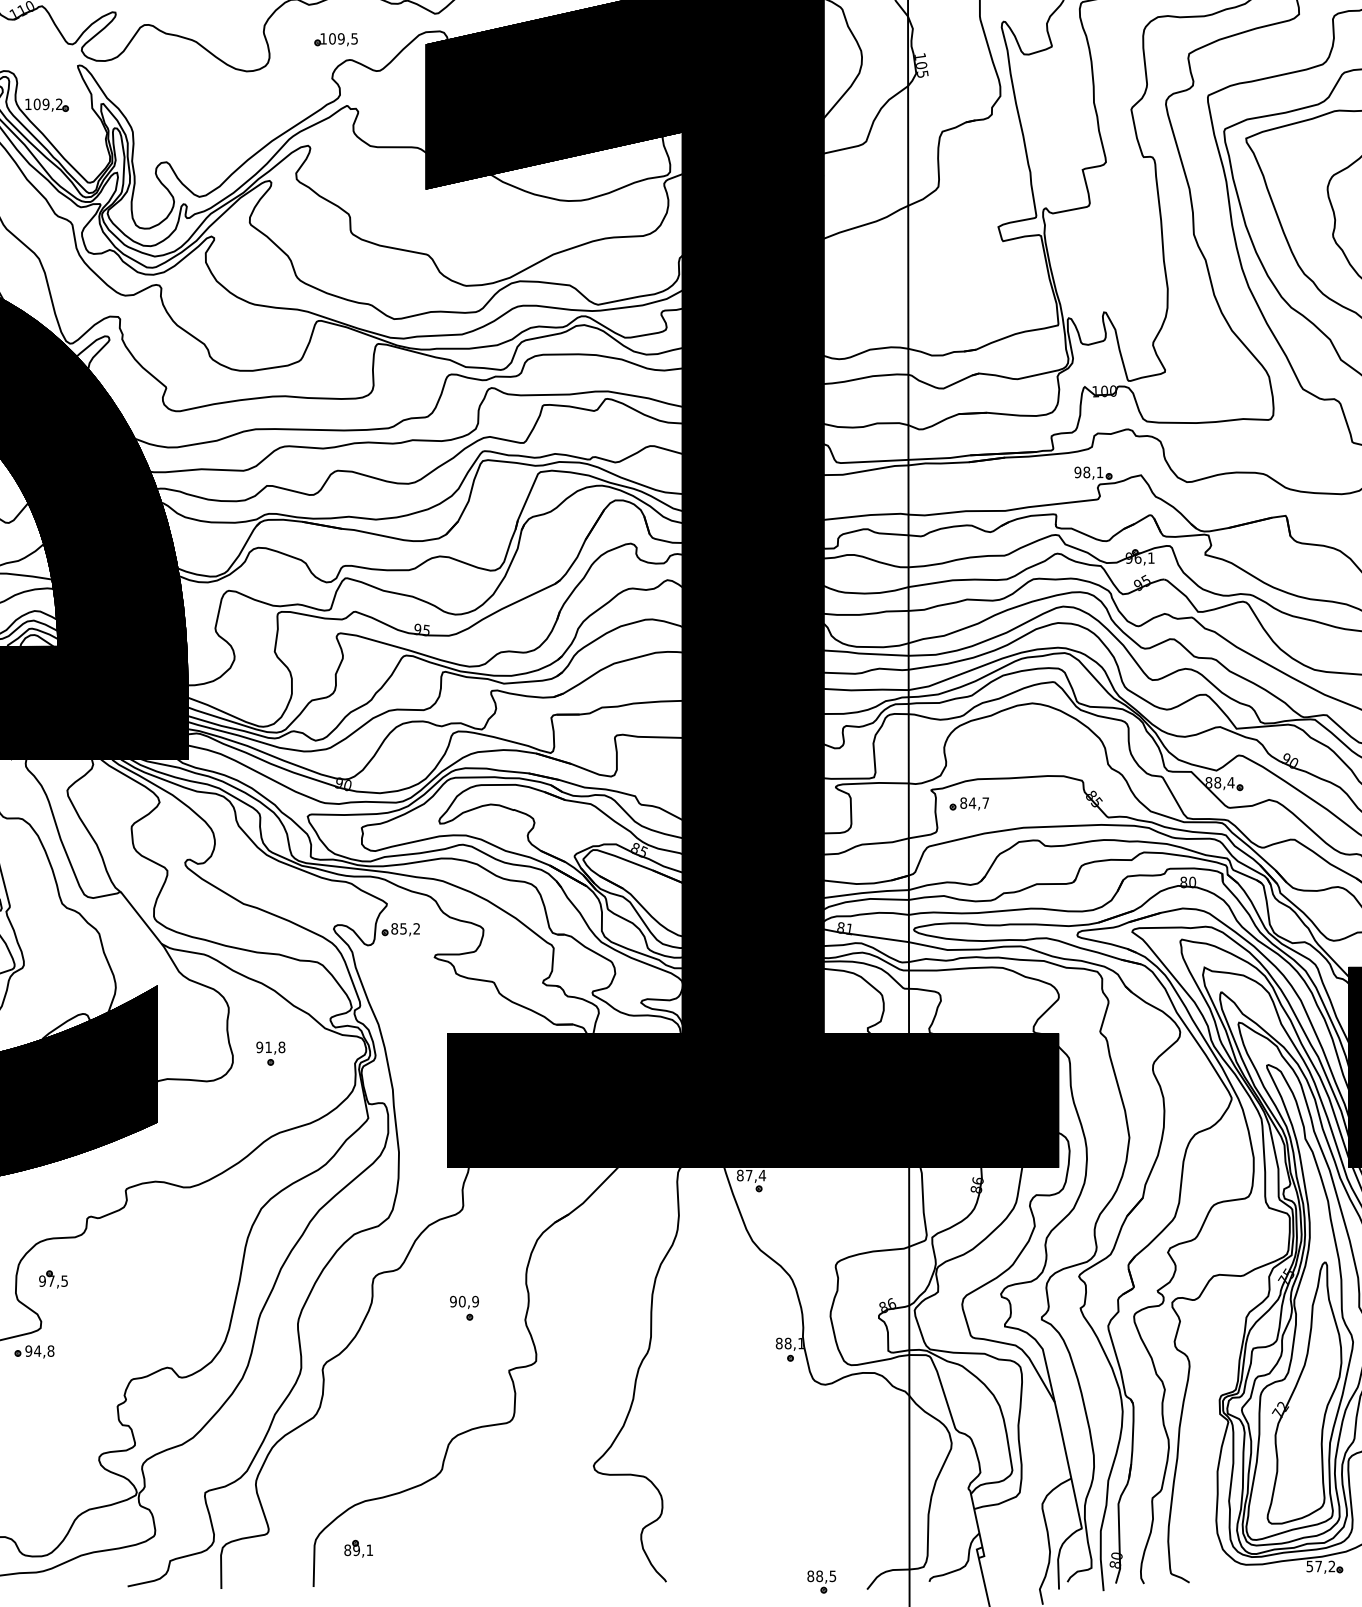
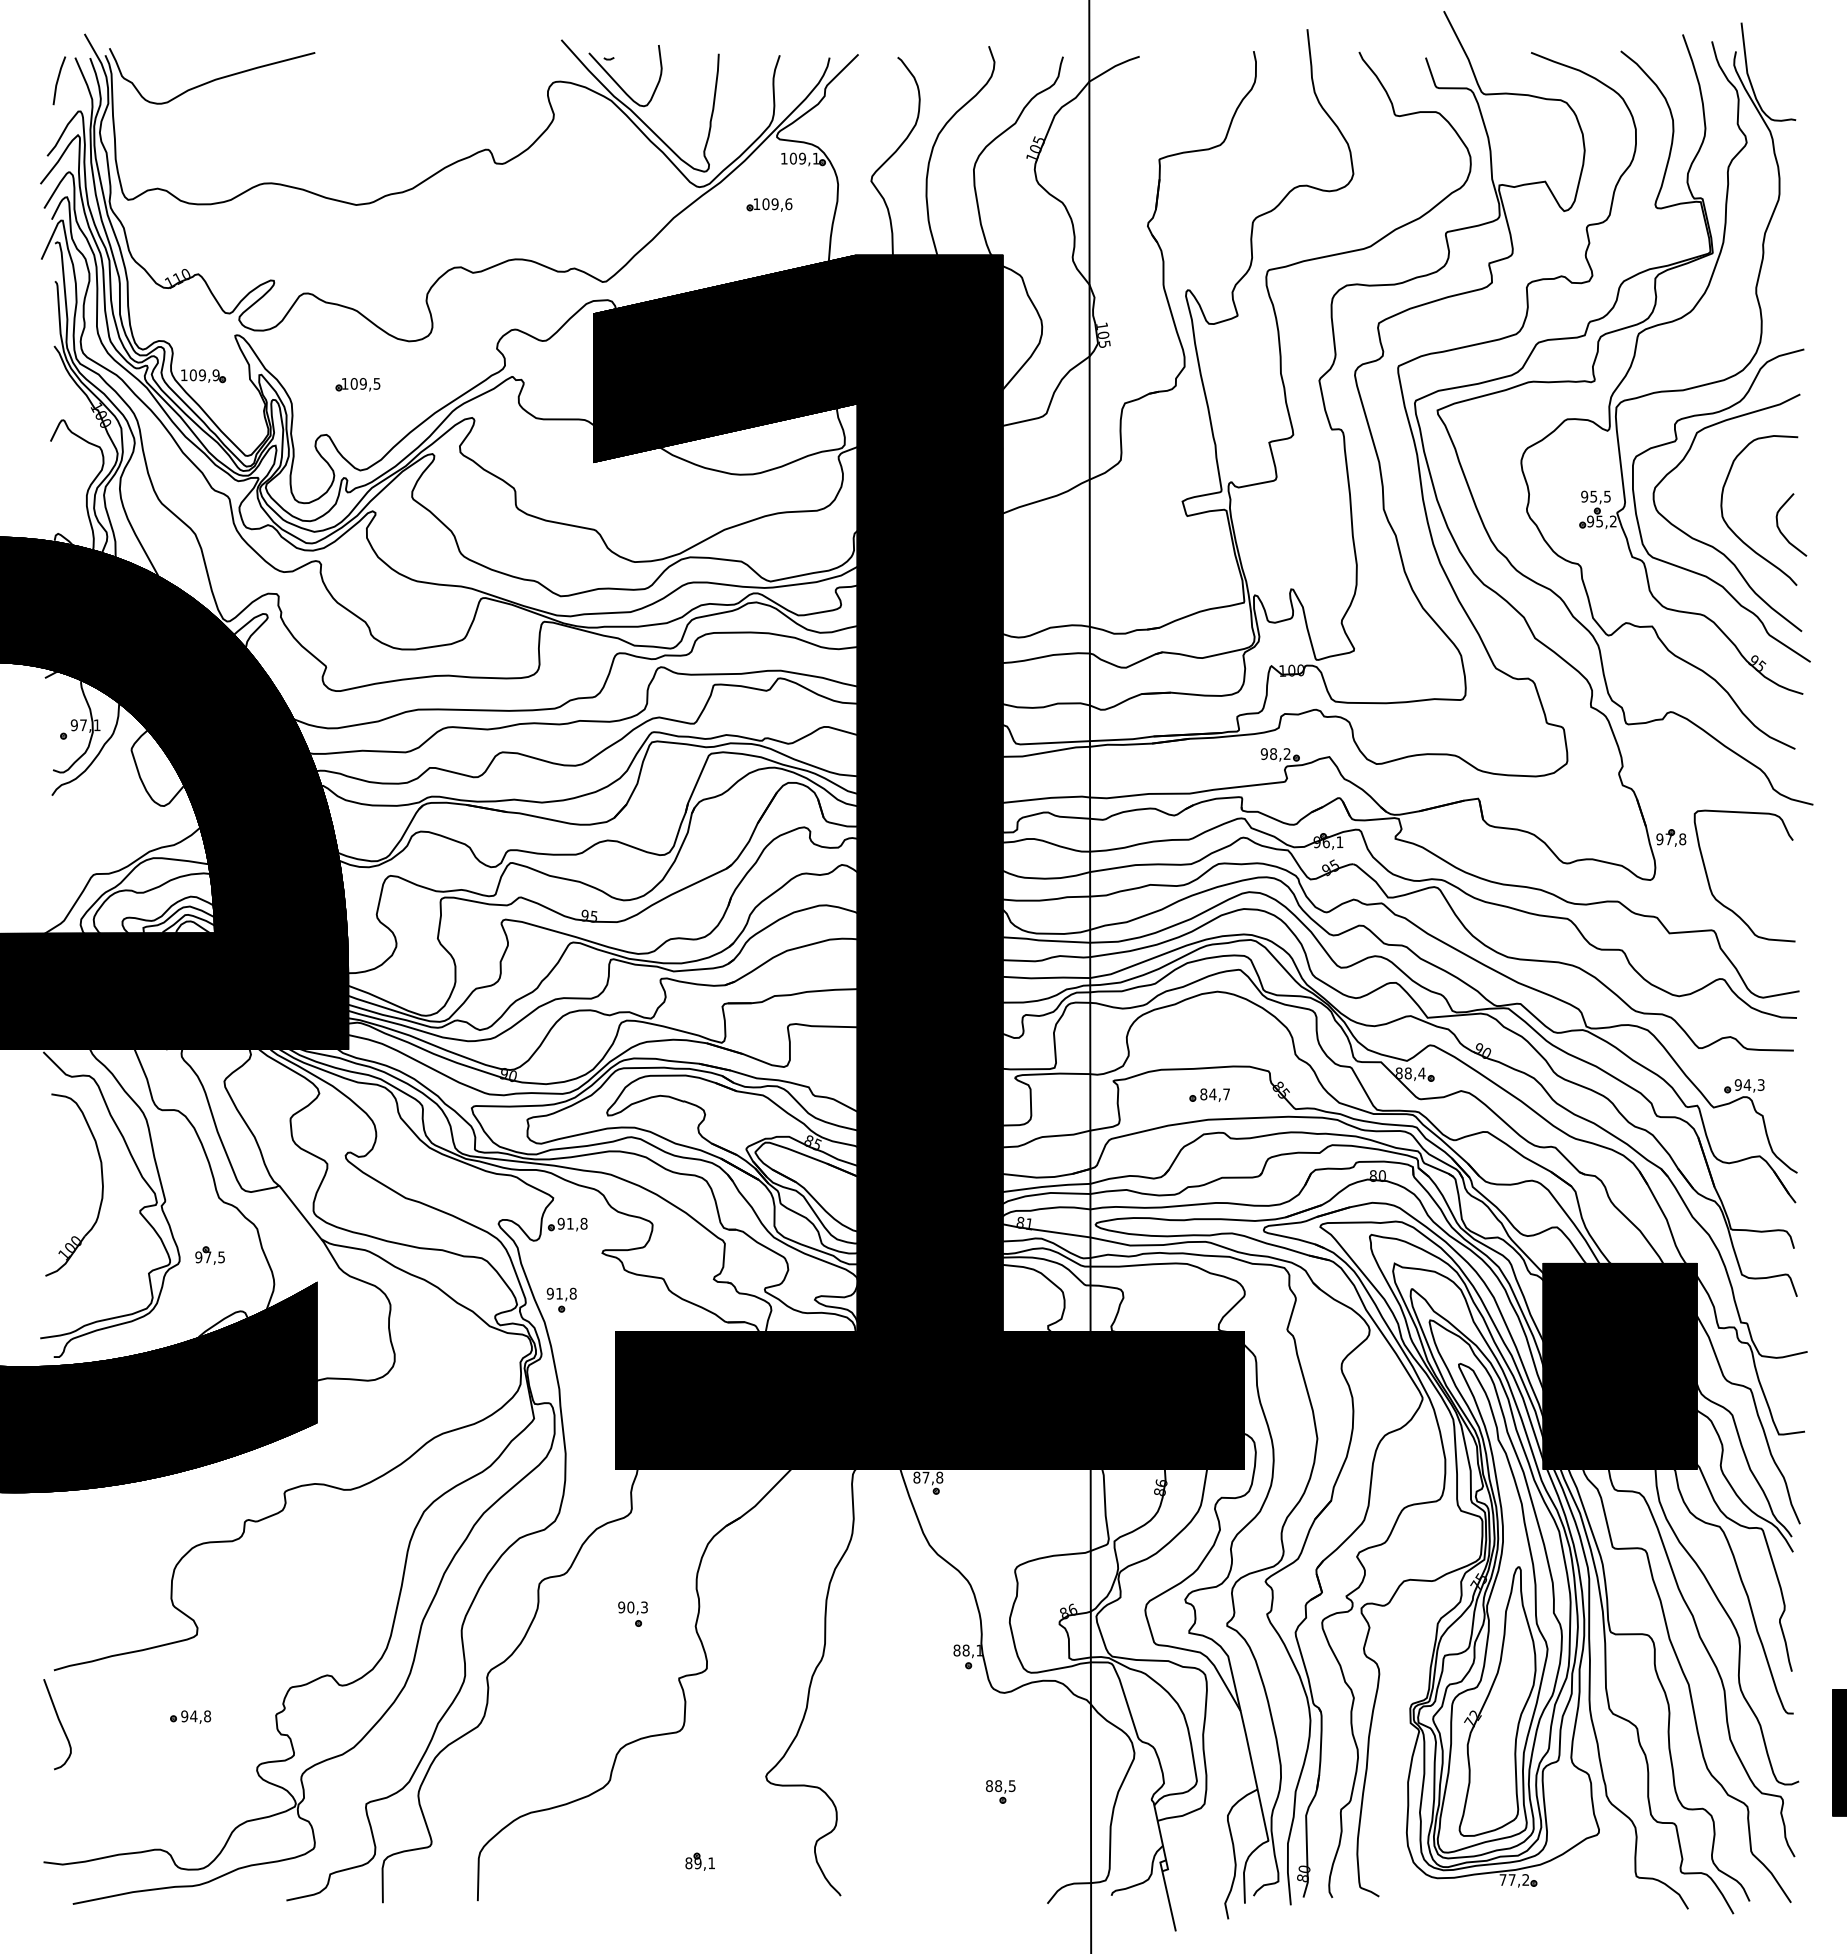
part: (335, 39) -> (357, 384), moved
text: (58, 104) -> (215, 375), 109,2 -> 109,9
text: (1099, 471) -> (1286, 753), 98,1 -> 98,2
part: (969, 803) -> (1209, 1094), moved
text: (405, 928) -> (572, 1223), 85,2 -> 91,8
part: (270, 1052) -> (561, 1299), moved
text: (762, 1175) -> (939, 1477), 87,4 -> 87,8
part: (52, 1279) -> (209, 1255), moved
text: (475, 1301) -> (644, 1607), 90,9 -> 90,3
part: (34, 1351) -> (190, 1716), moved
part: (358, 1548) -> (699, 1861), moved
text: (1309, 1566) -> (1502, 1879), 57,2 -> 77,2
part: (821, 1581) -> (1000, 1791), moved

